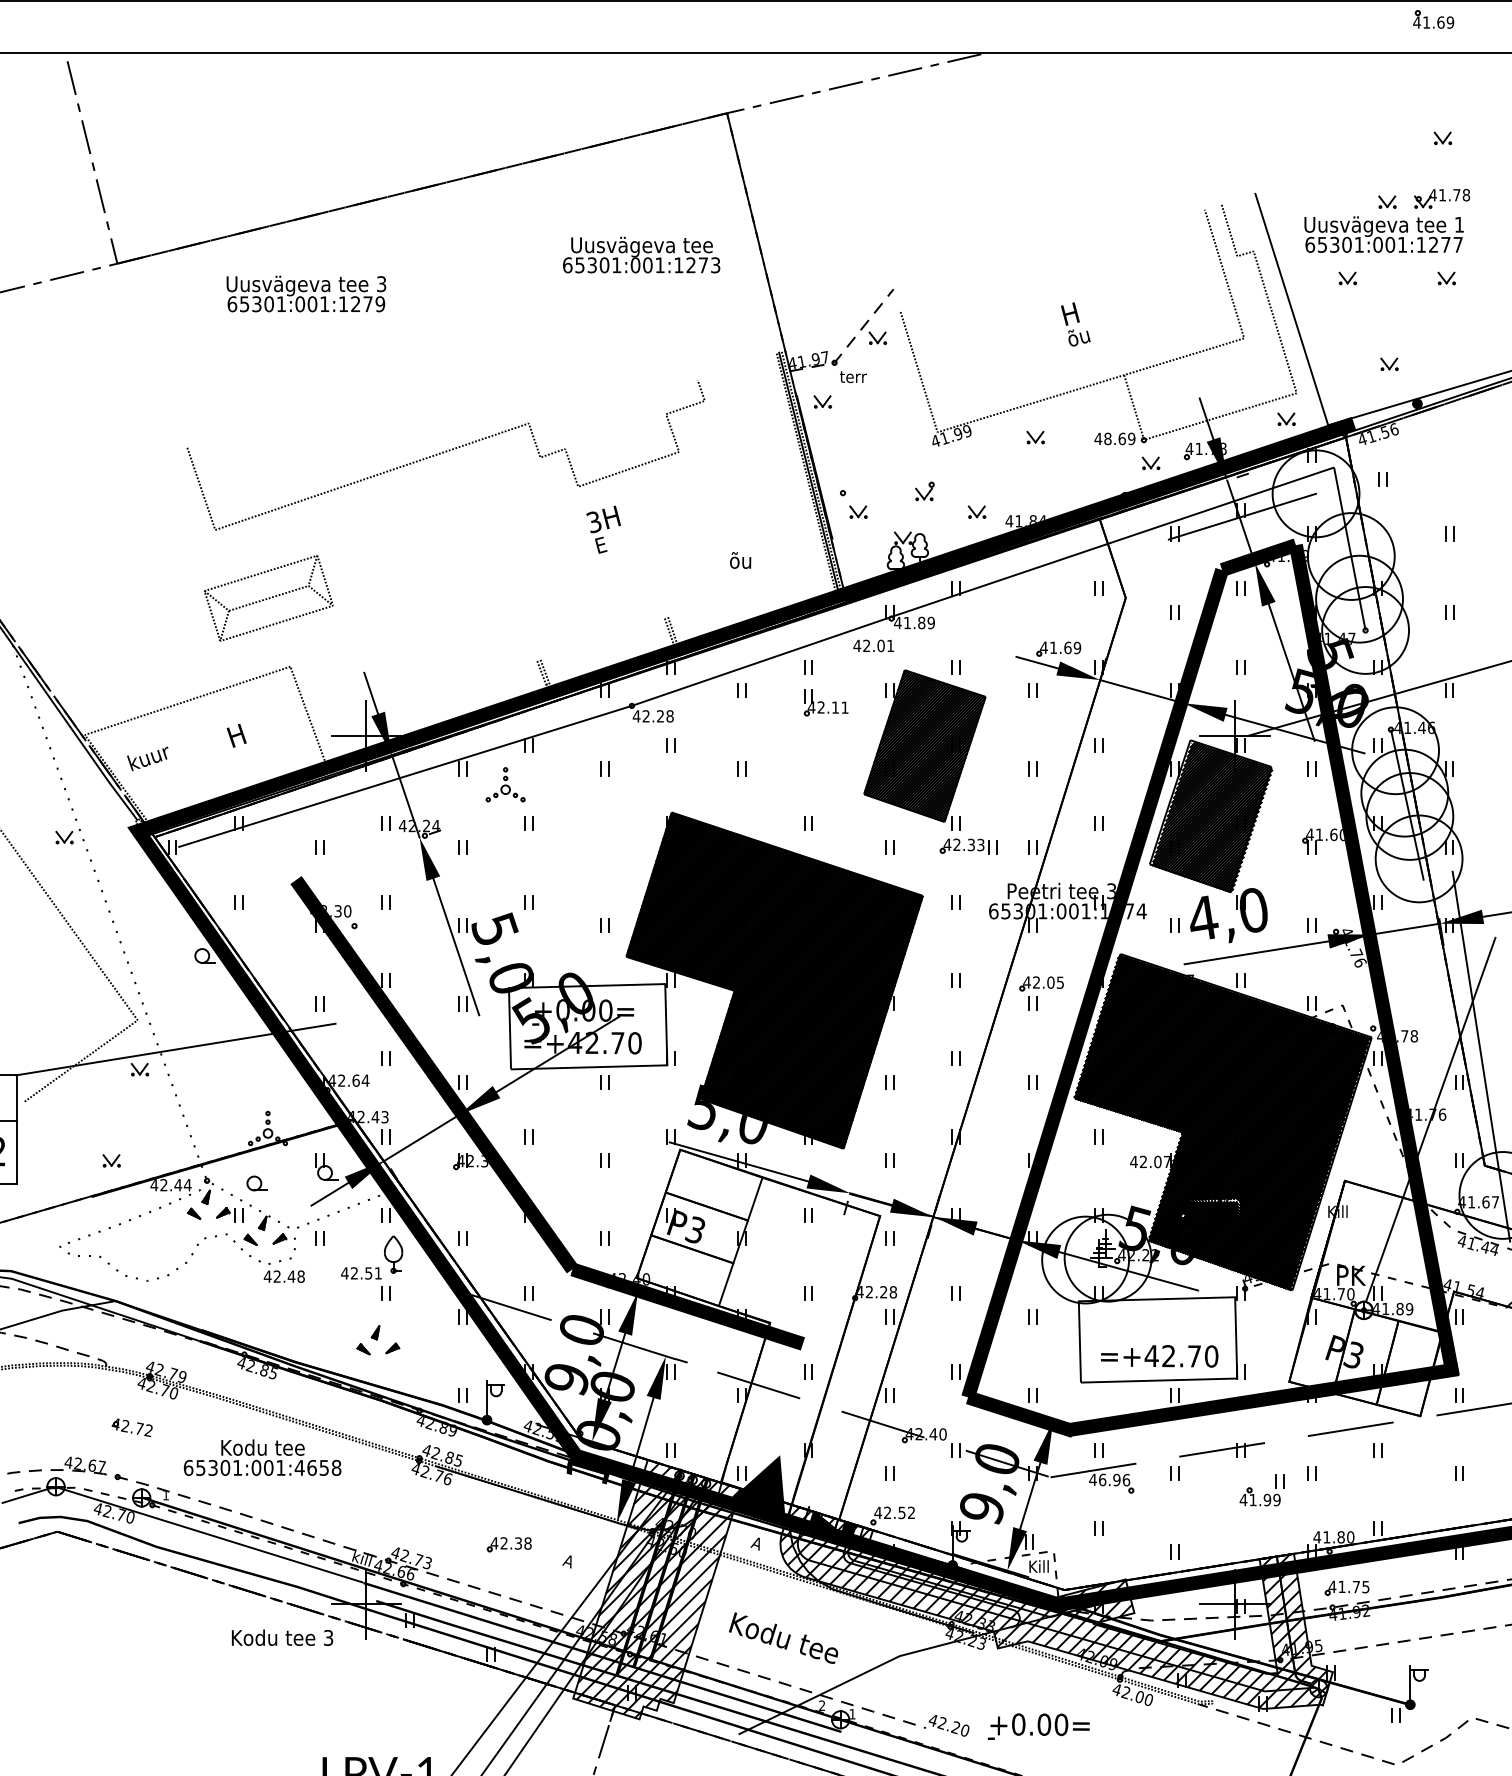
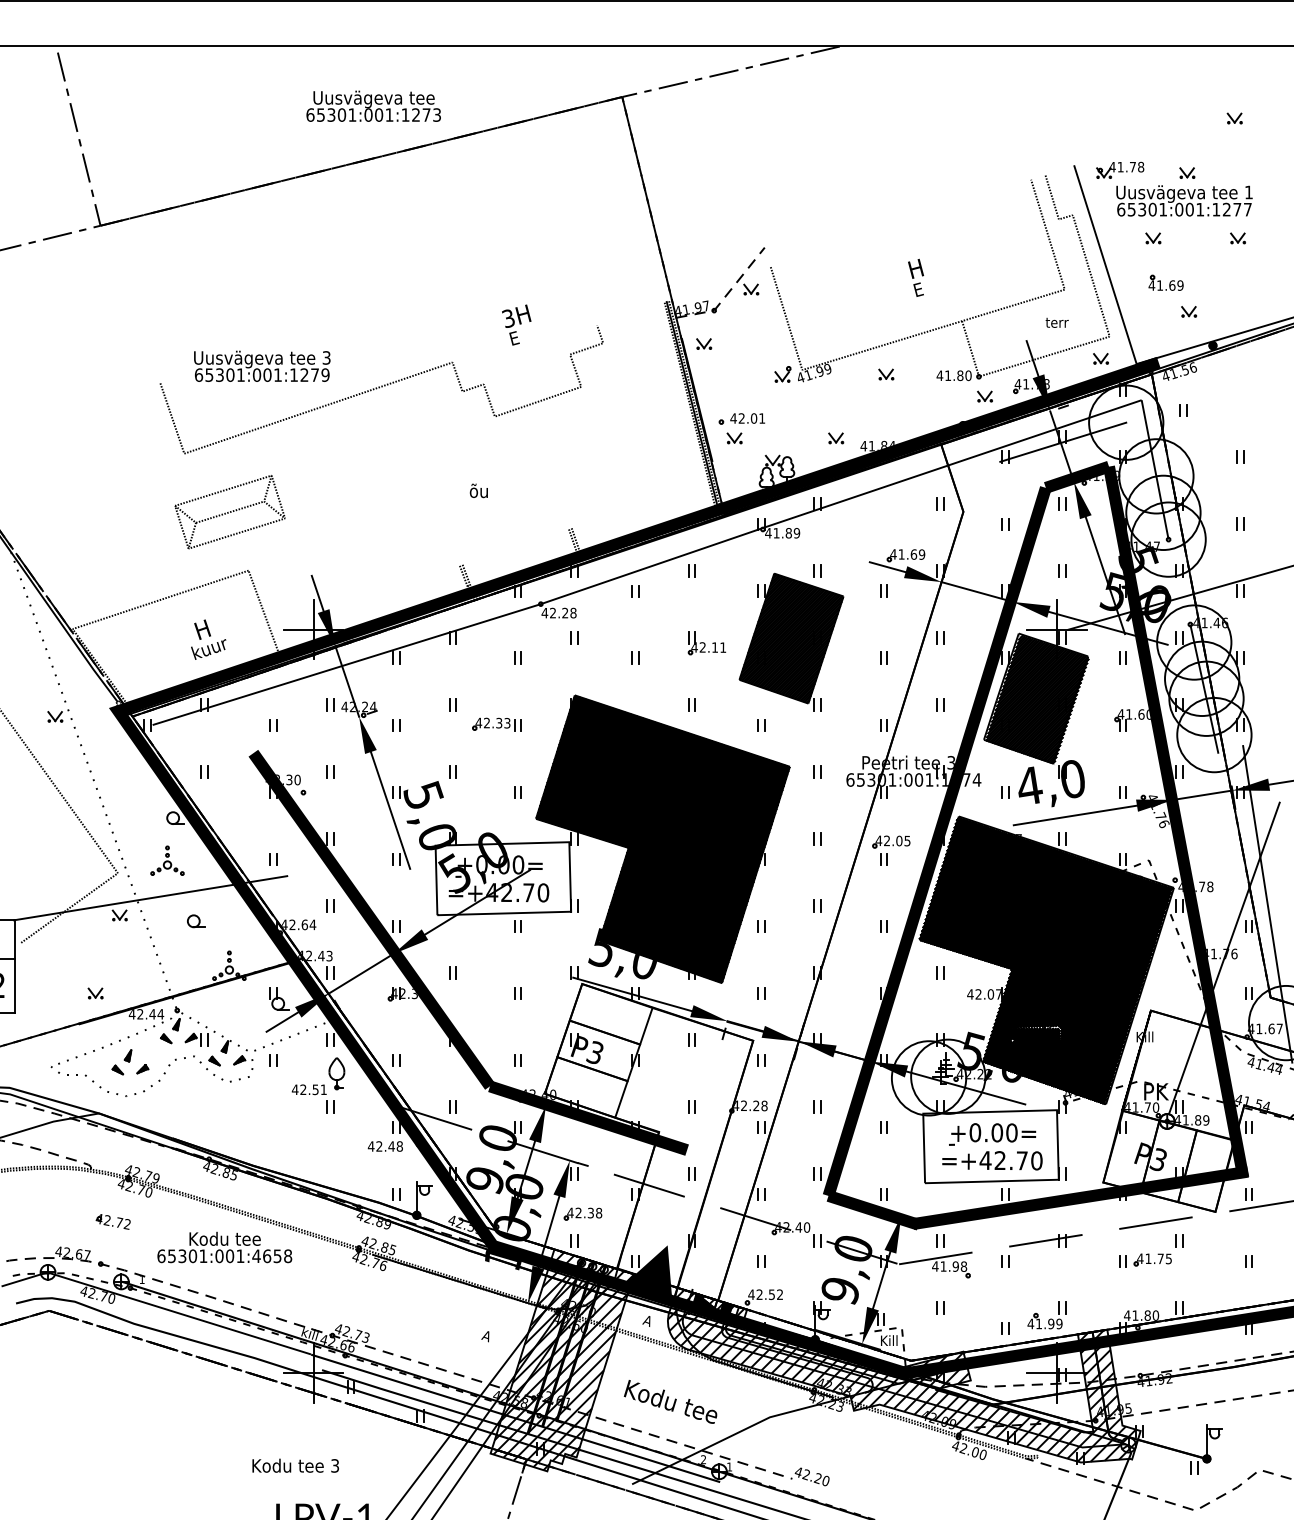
part: (1433, 19) -> (1165, 282), moved
part: (1442, 198) -> (1120, 169), moved
text: (641, 254) -> (373, 105), moved
text: (306, 293) -> (262, 365), moved
text: (1078, 337) -> (922, 288), õu -> E
text: (853, 377) -> (1057, 323), moved
text: (1119, 438) -> (958, 375), 48.69 -> 41.80
part: (924, 491) -> (782, 374), moved
text: (603, 529) -> (516, 324), moved
text: (740, 560) -> (478, 490), moved
text: (873, 645) -> (747, 418), moved
part: (825, 702) -> (706, 643), moved
text: (147, 758) -> (208, 649), moved
part: (505, 784) -> (167, 860), moved
part: (968, 846) -> (496, 724), moved
part: (256, 1183) -> (195, 921), moved
text: (283, 1276) -> (384, 1146), moved
part: (378, 1340) -> (130, 1062), moved
text: (1114, 1479) -> (953, 1266), 46.96 -> 41.98
part: (1261, 1490) -> (1046, 1315), moved
part: (508, 1544) -> (582, 1213), moved
part: (1346, 1587) -> (1152, 1259), moved
text: (282, 1637) -> (295, 1465), moved
text: (1038, 1726) -> (992, 1134), moved

